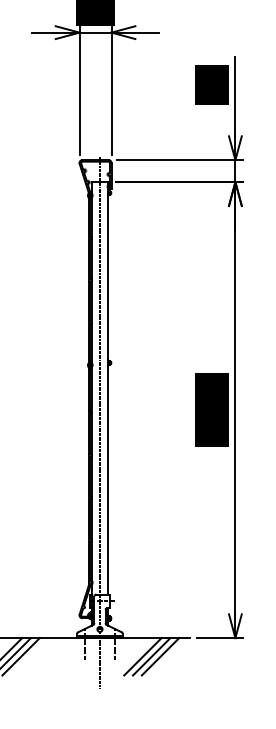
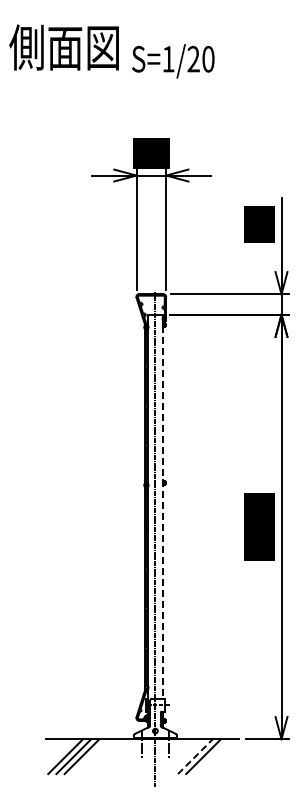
line: (107, 388) -> (162, 506), solid -> dashed
line: (143, 656) -> (195, 756), solid -> dashed
line: (160, 656) -> (211, 756), removed

